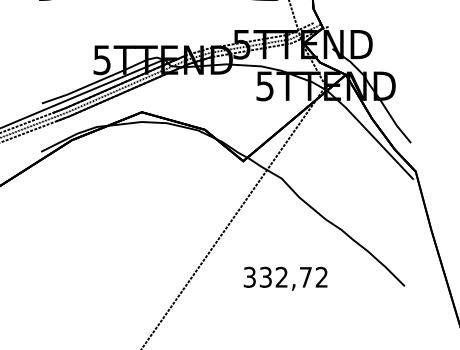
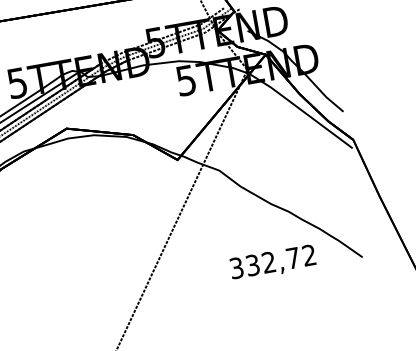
text: (285, 278) -> (272, 262), moved

